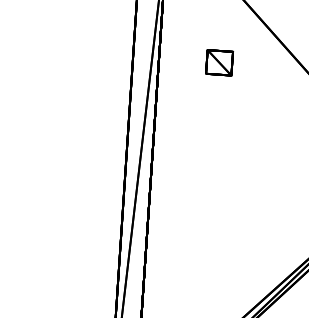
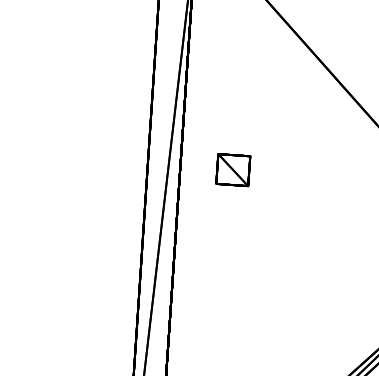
part: (219, 62) -> (233, 169), moved

